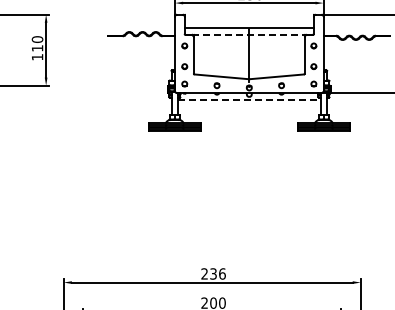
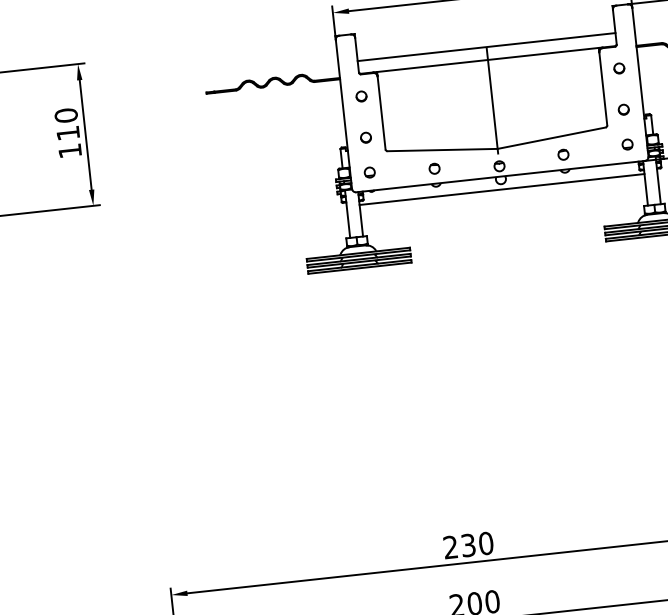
line: (249, 34) -> (488, 59), dashed -> solid
line: (249, 99) -> (502, 189), dashed -> solid
text: (222, 273) -> (486, 542), 236 -> 230

